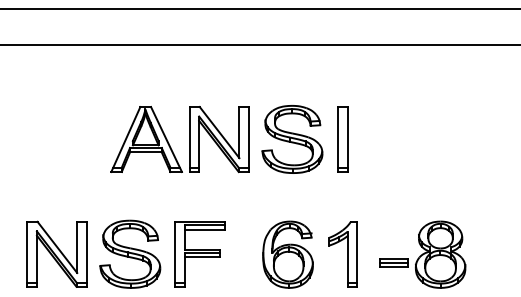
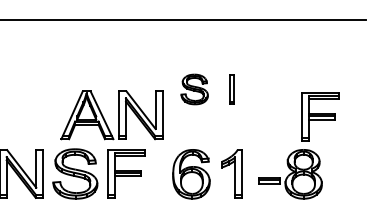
part: (189, 139) -> (118, 115), moved
part: (292, 139) -> (194, 89), size x0.6
part: (342, 139) -> (231, 89), size x0.6
part: (462, 177) -> (319, 117), added

